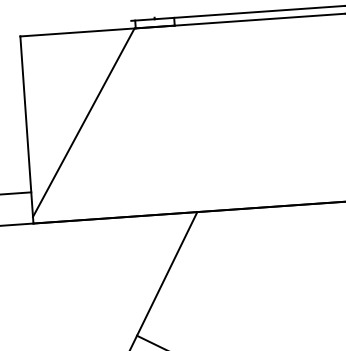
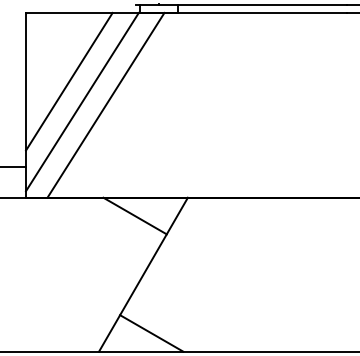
line: (69, 102) -> (69, 81), added
line: (107, 123) -> (105, 104), added
line: (144, 233) -> (134, 215), added

